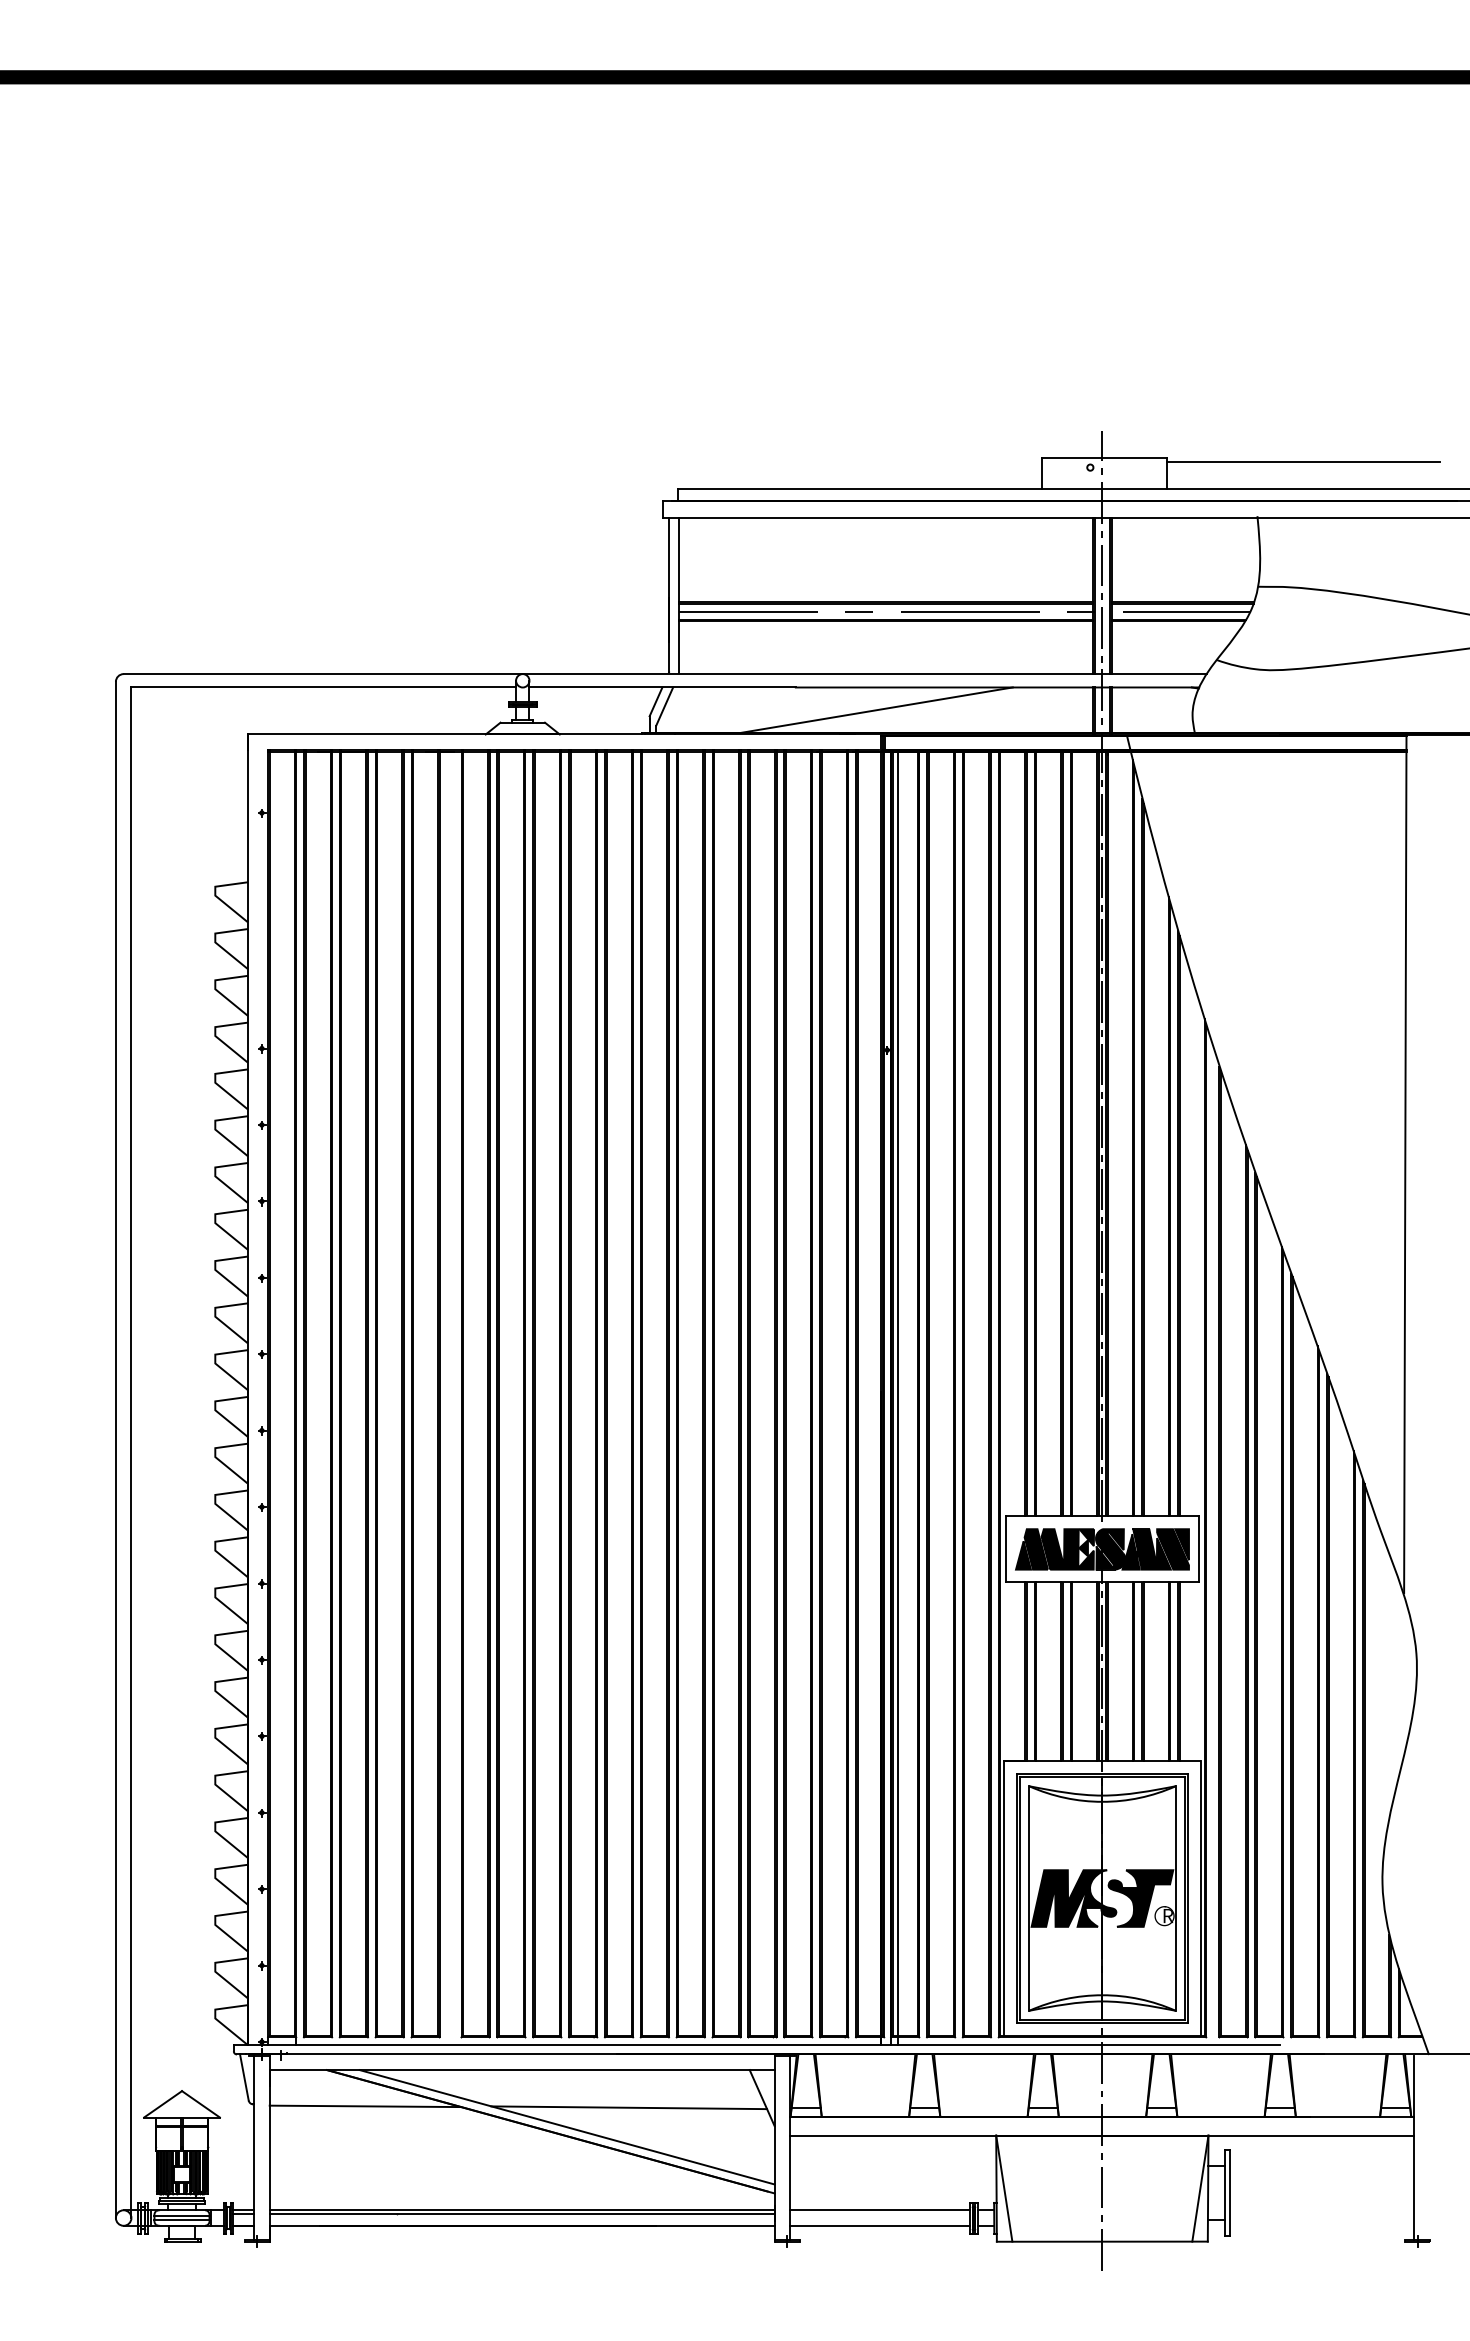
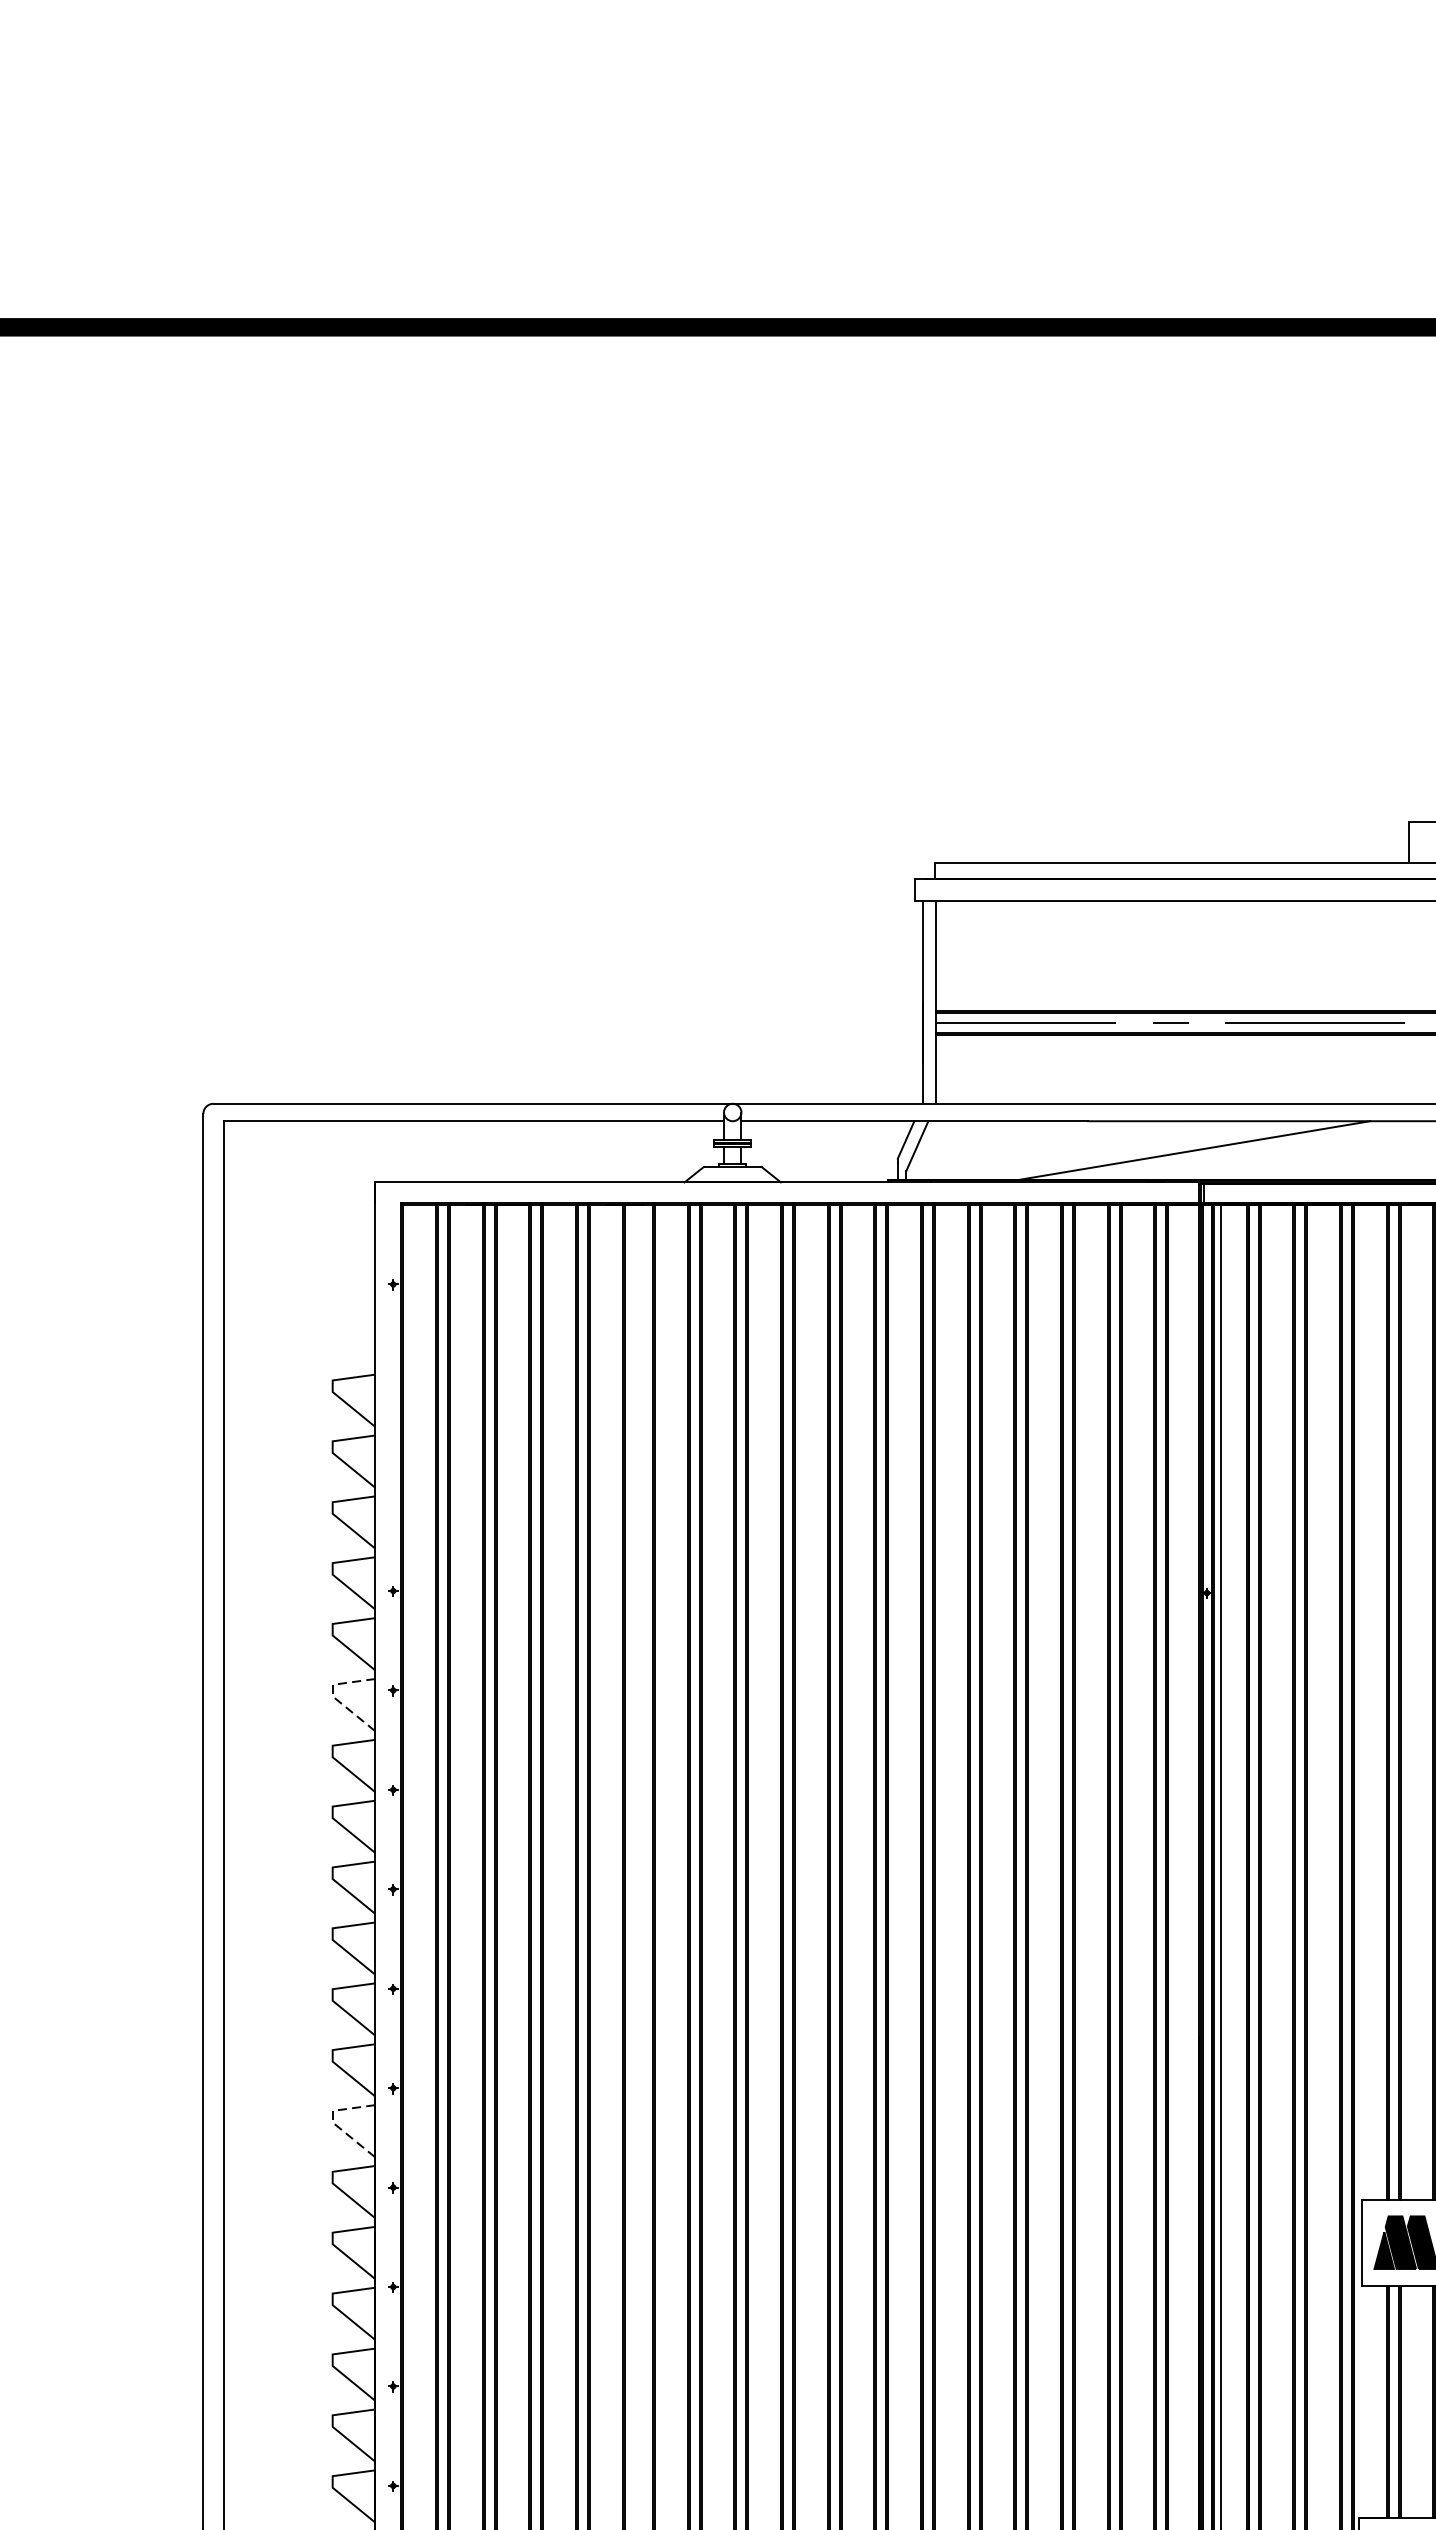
line: (215, 1129) -> (332, 1696), solid -> dashed
line: (215, 1457) -> (332, 2123), solid -> dashed

